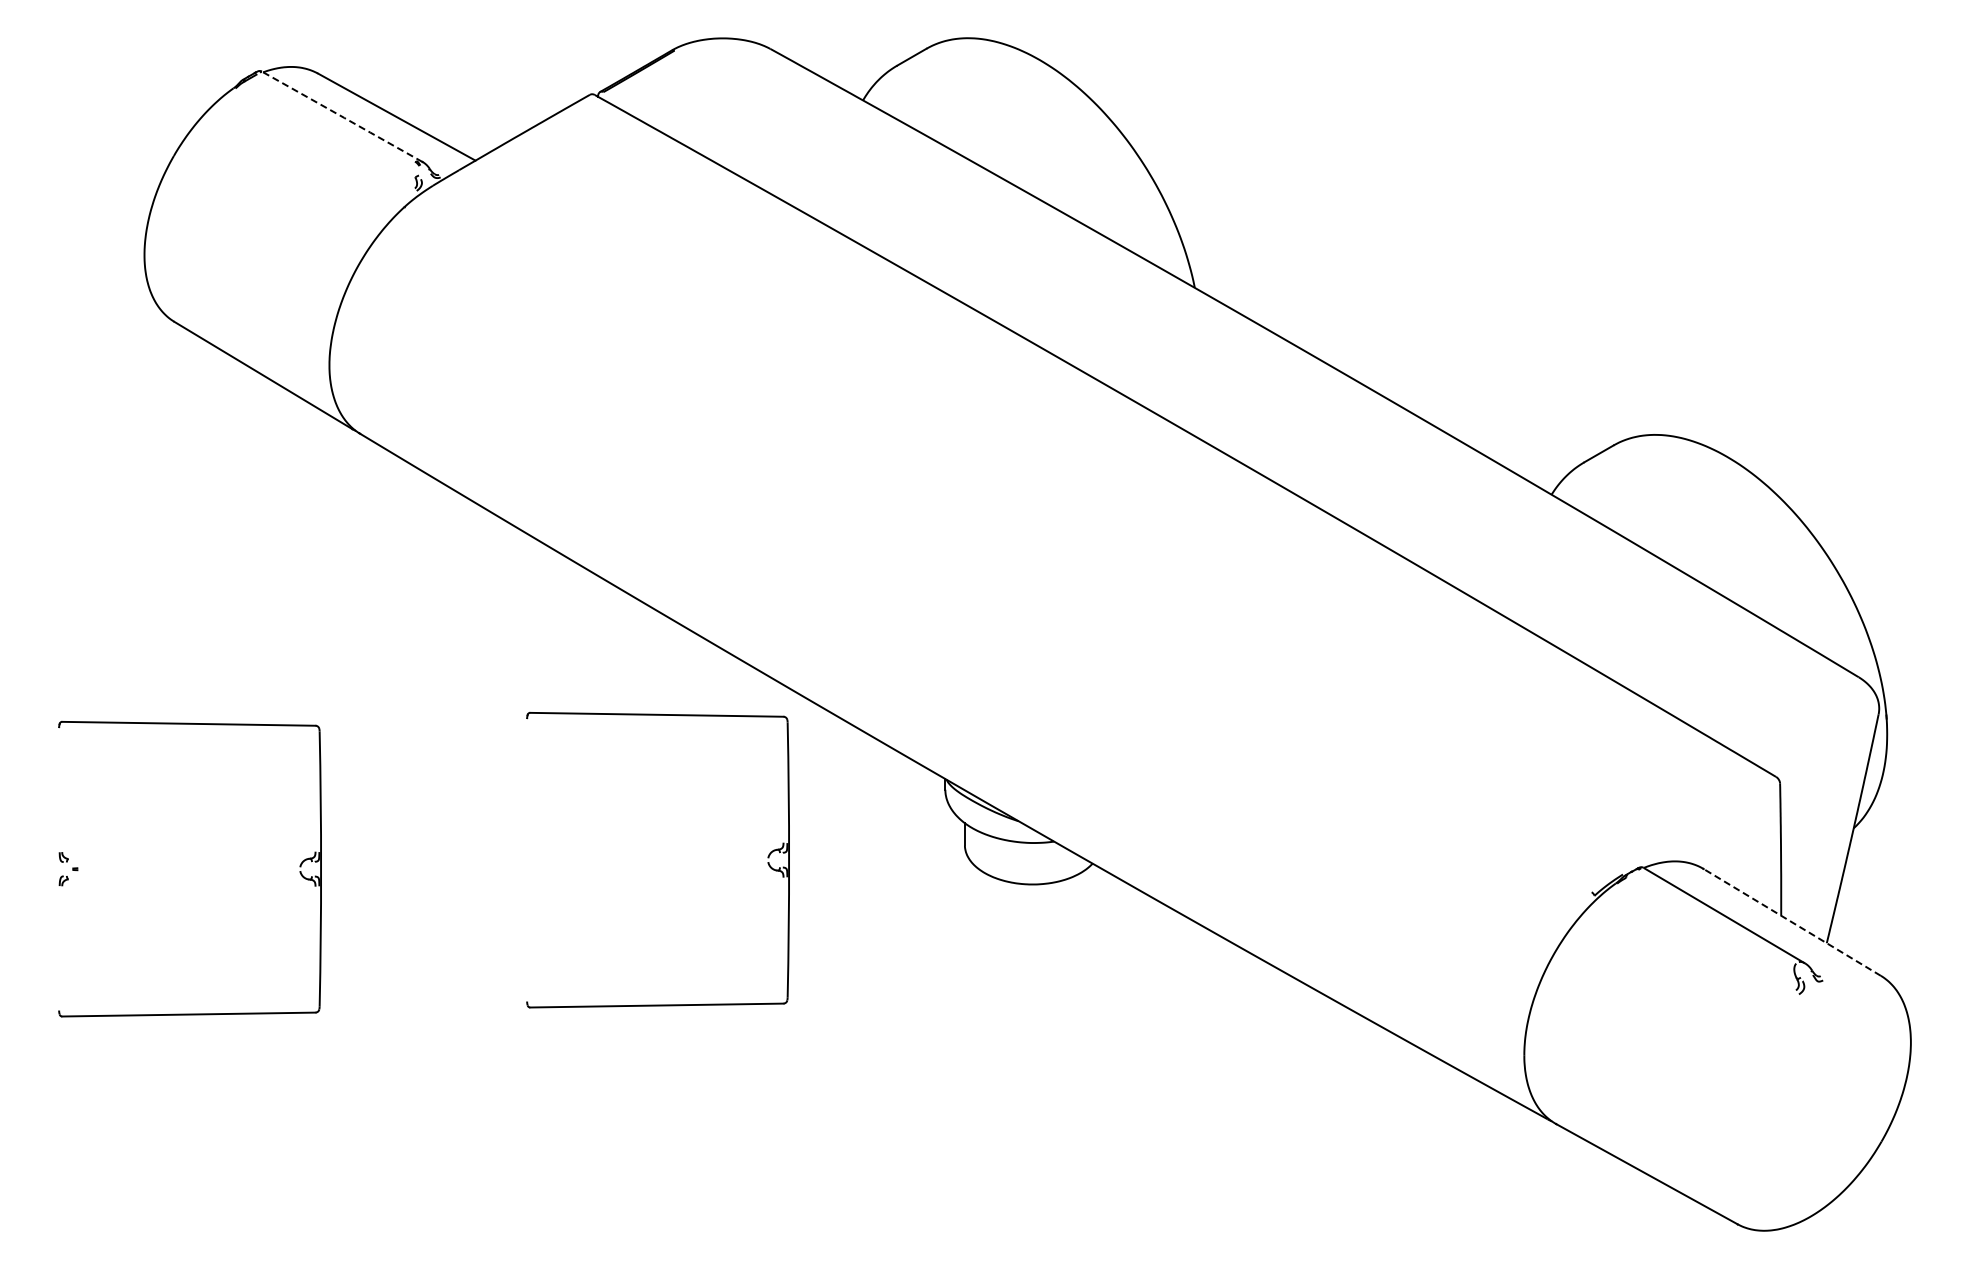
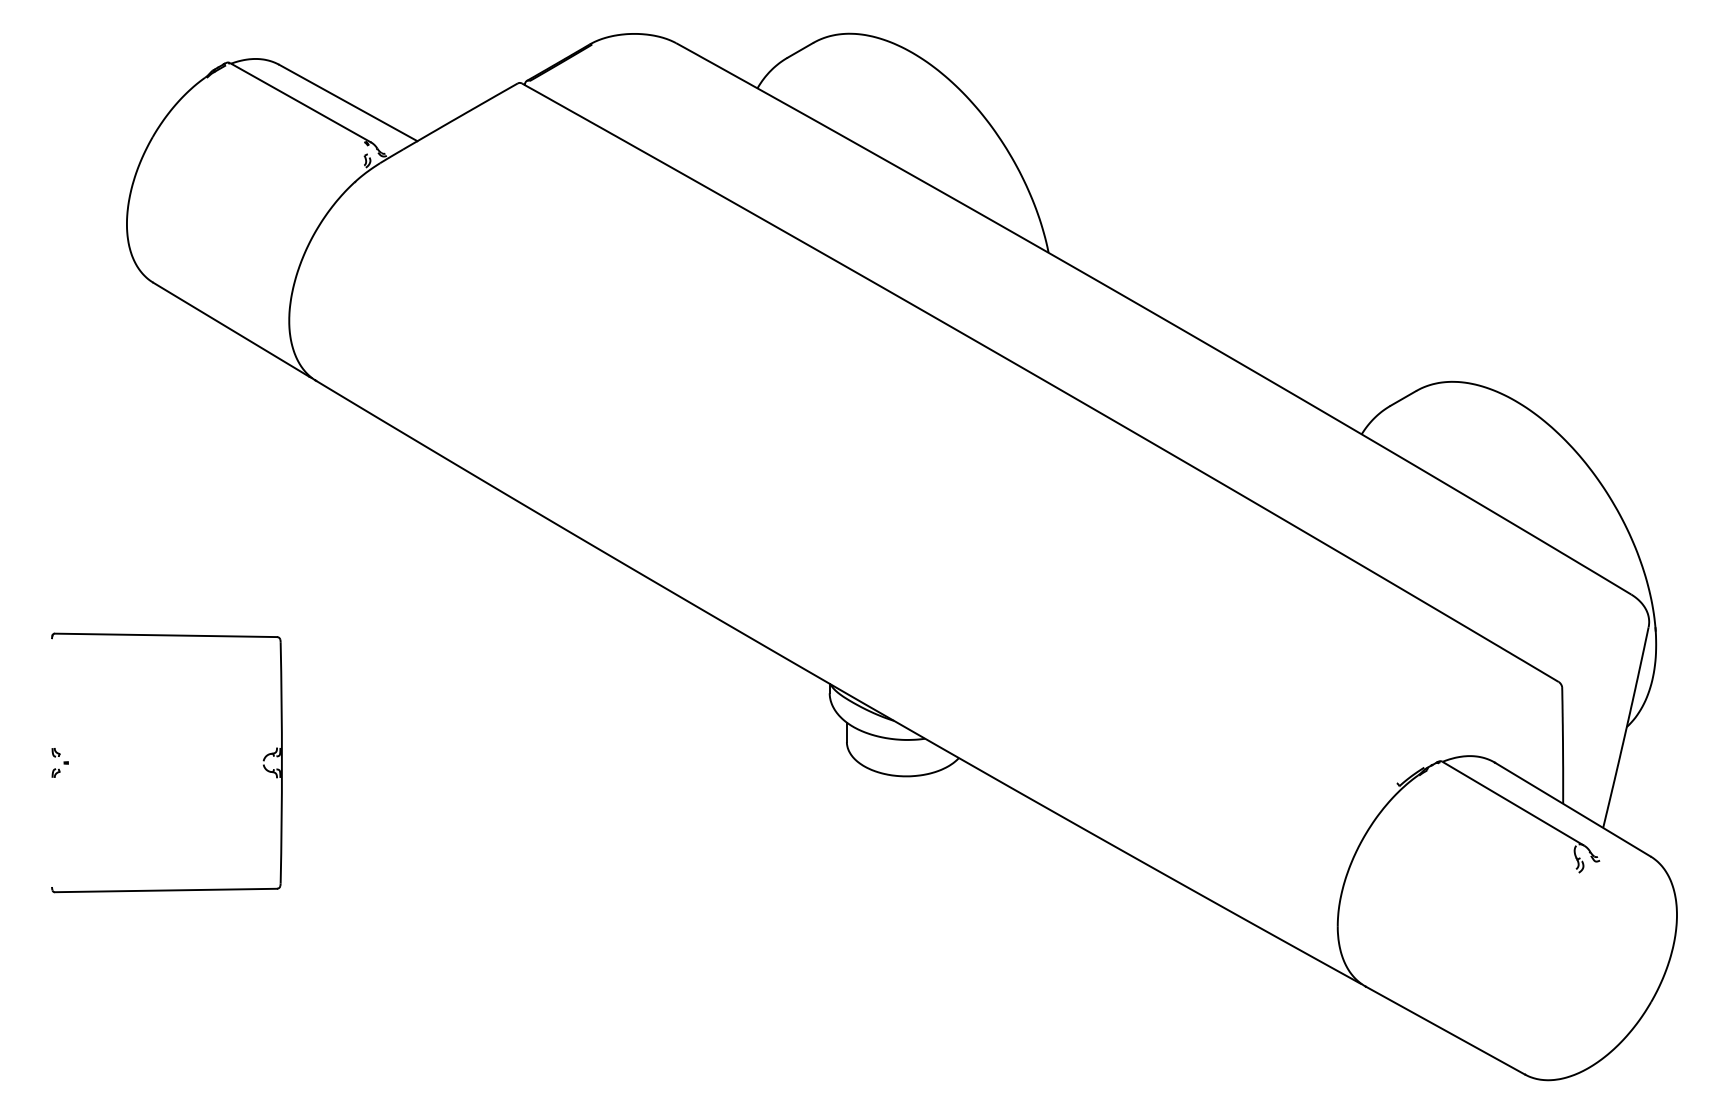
line: (343, 117) -> (301, 103), dashed -> solid
part: (767, 862) -> (673, 757), removed
line: (1791, 922) -> (1572, 809), dashed -> solid

